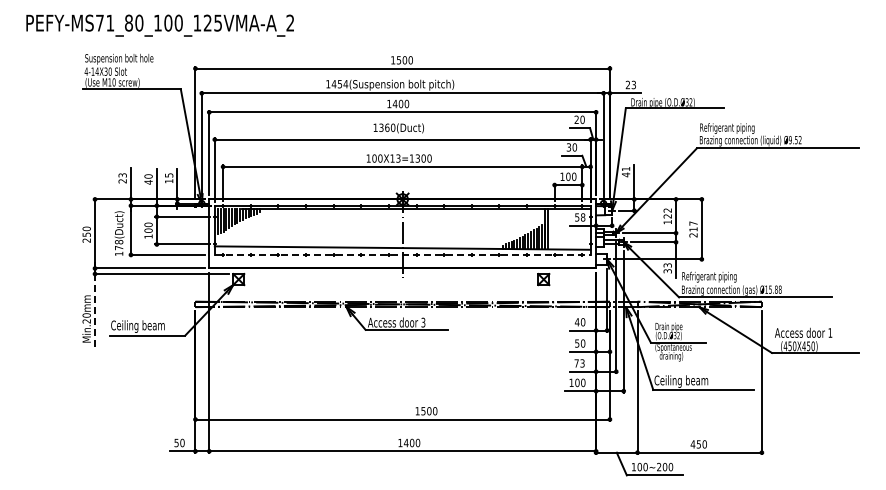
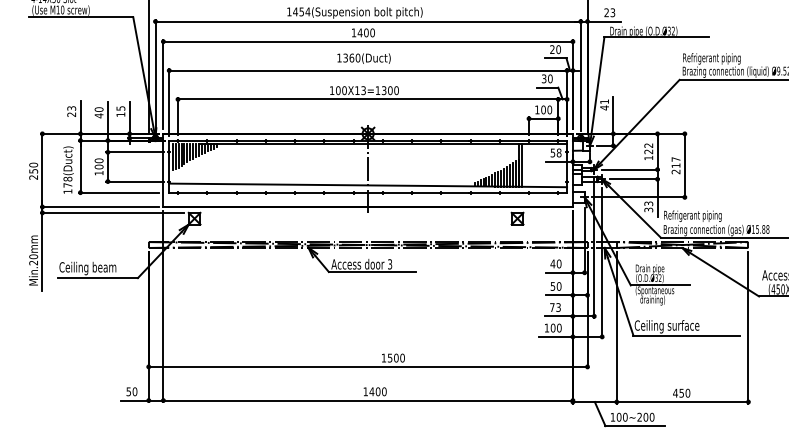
line: (402, 254) -> (367, 192), dashed -> solid
line: (95, 310) -> (42, 251), dashed -> solid
text: (700, 380) -> (683, 325), Ceiling beam -> Ceiling surface

